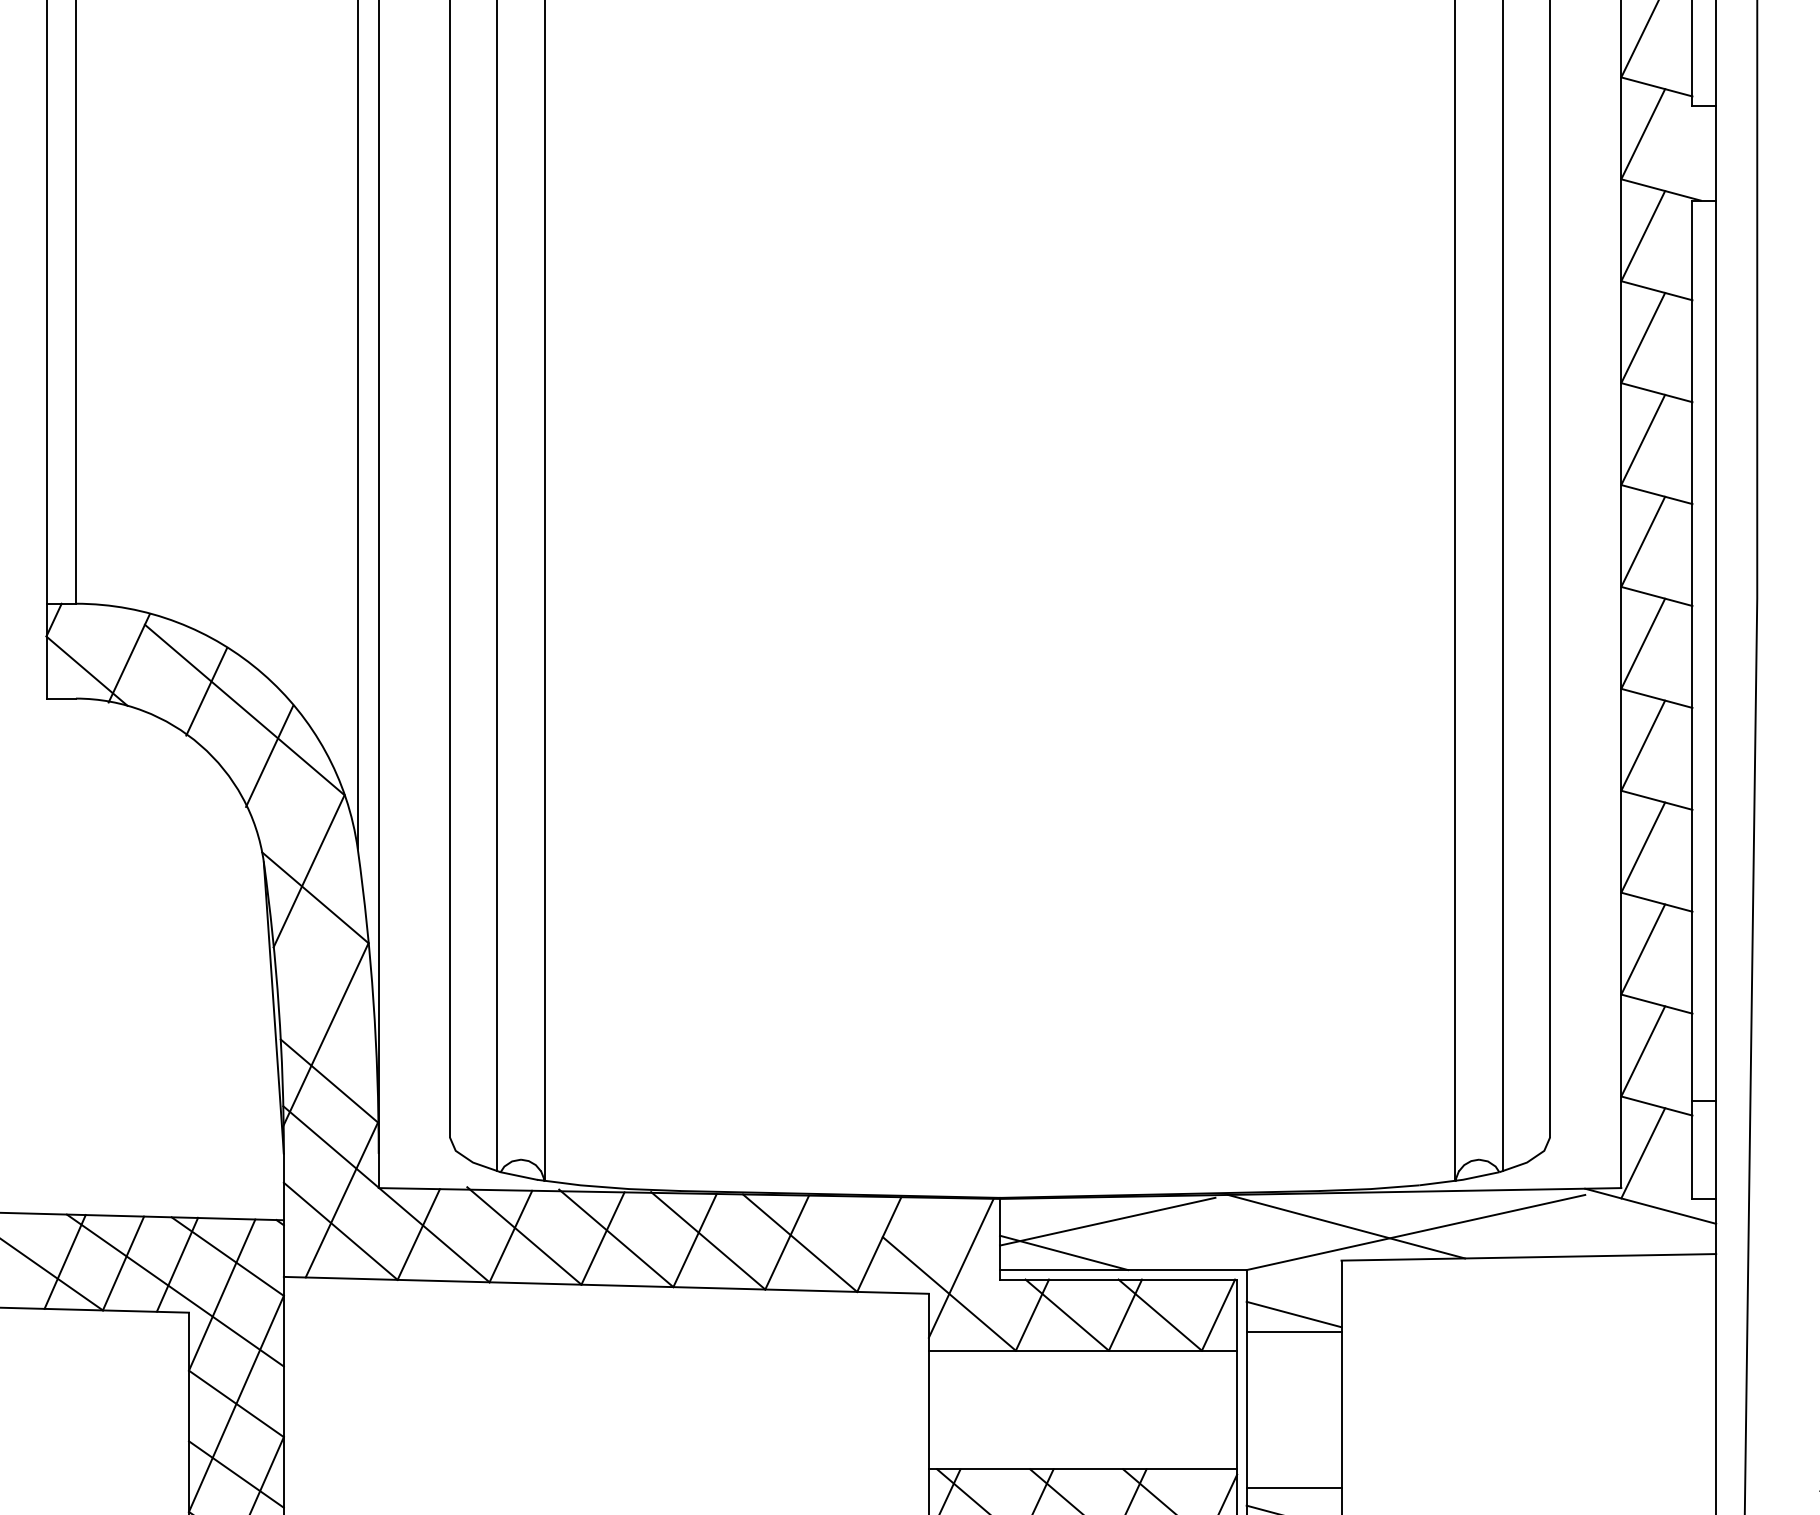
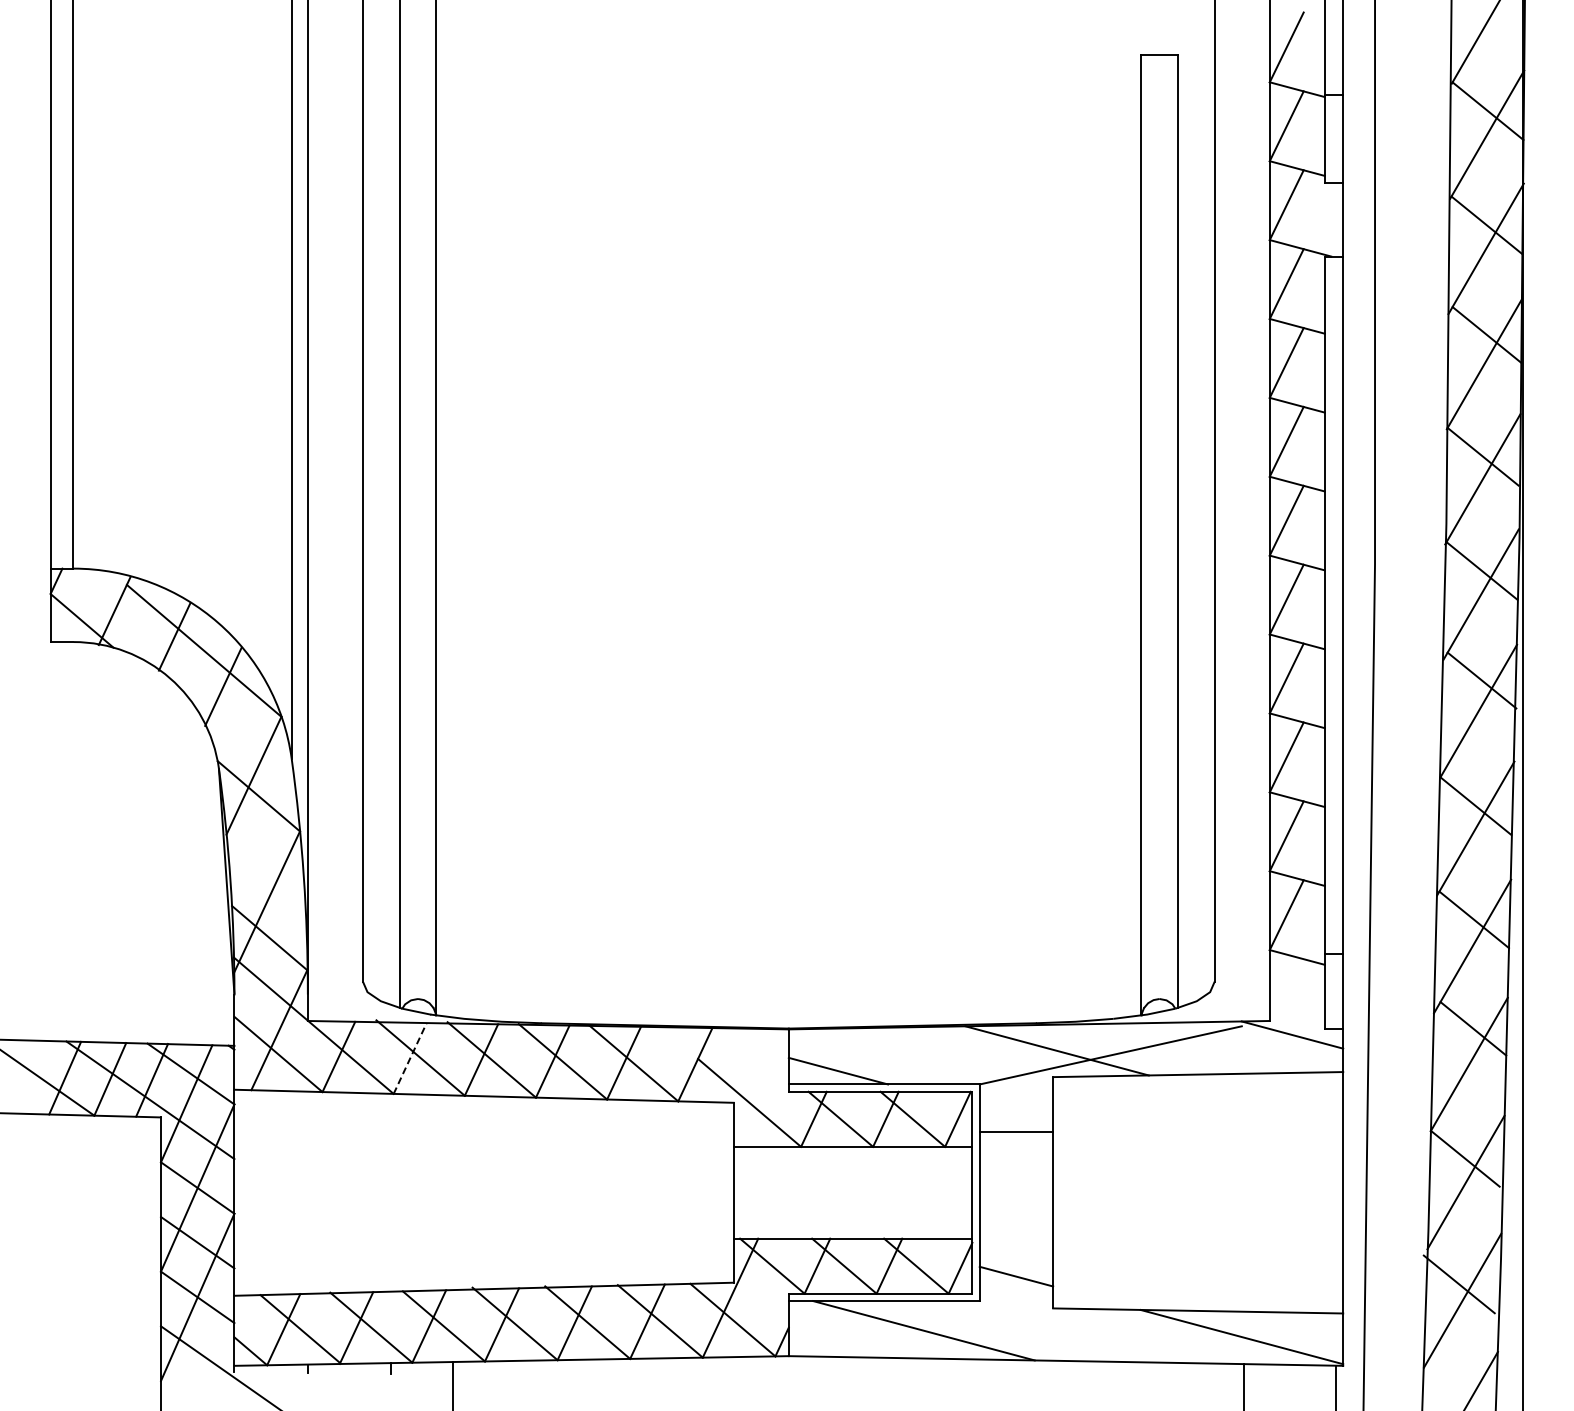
line: (1642, 1152) -> (1286, 993), removed
line: (1106, 1221) -> (871, 1046), removed
line: (511, 1236) -> (410, 1058), solid -> dashed
line: (960, 1267) -> (758, 1082), removed
line: (1294, 1314) -> (1016, 1118), removed
line: (1294, 1488) -> (1016, 1253), removed

